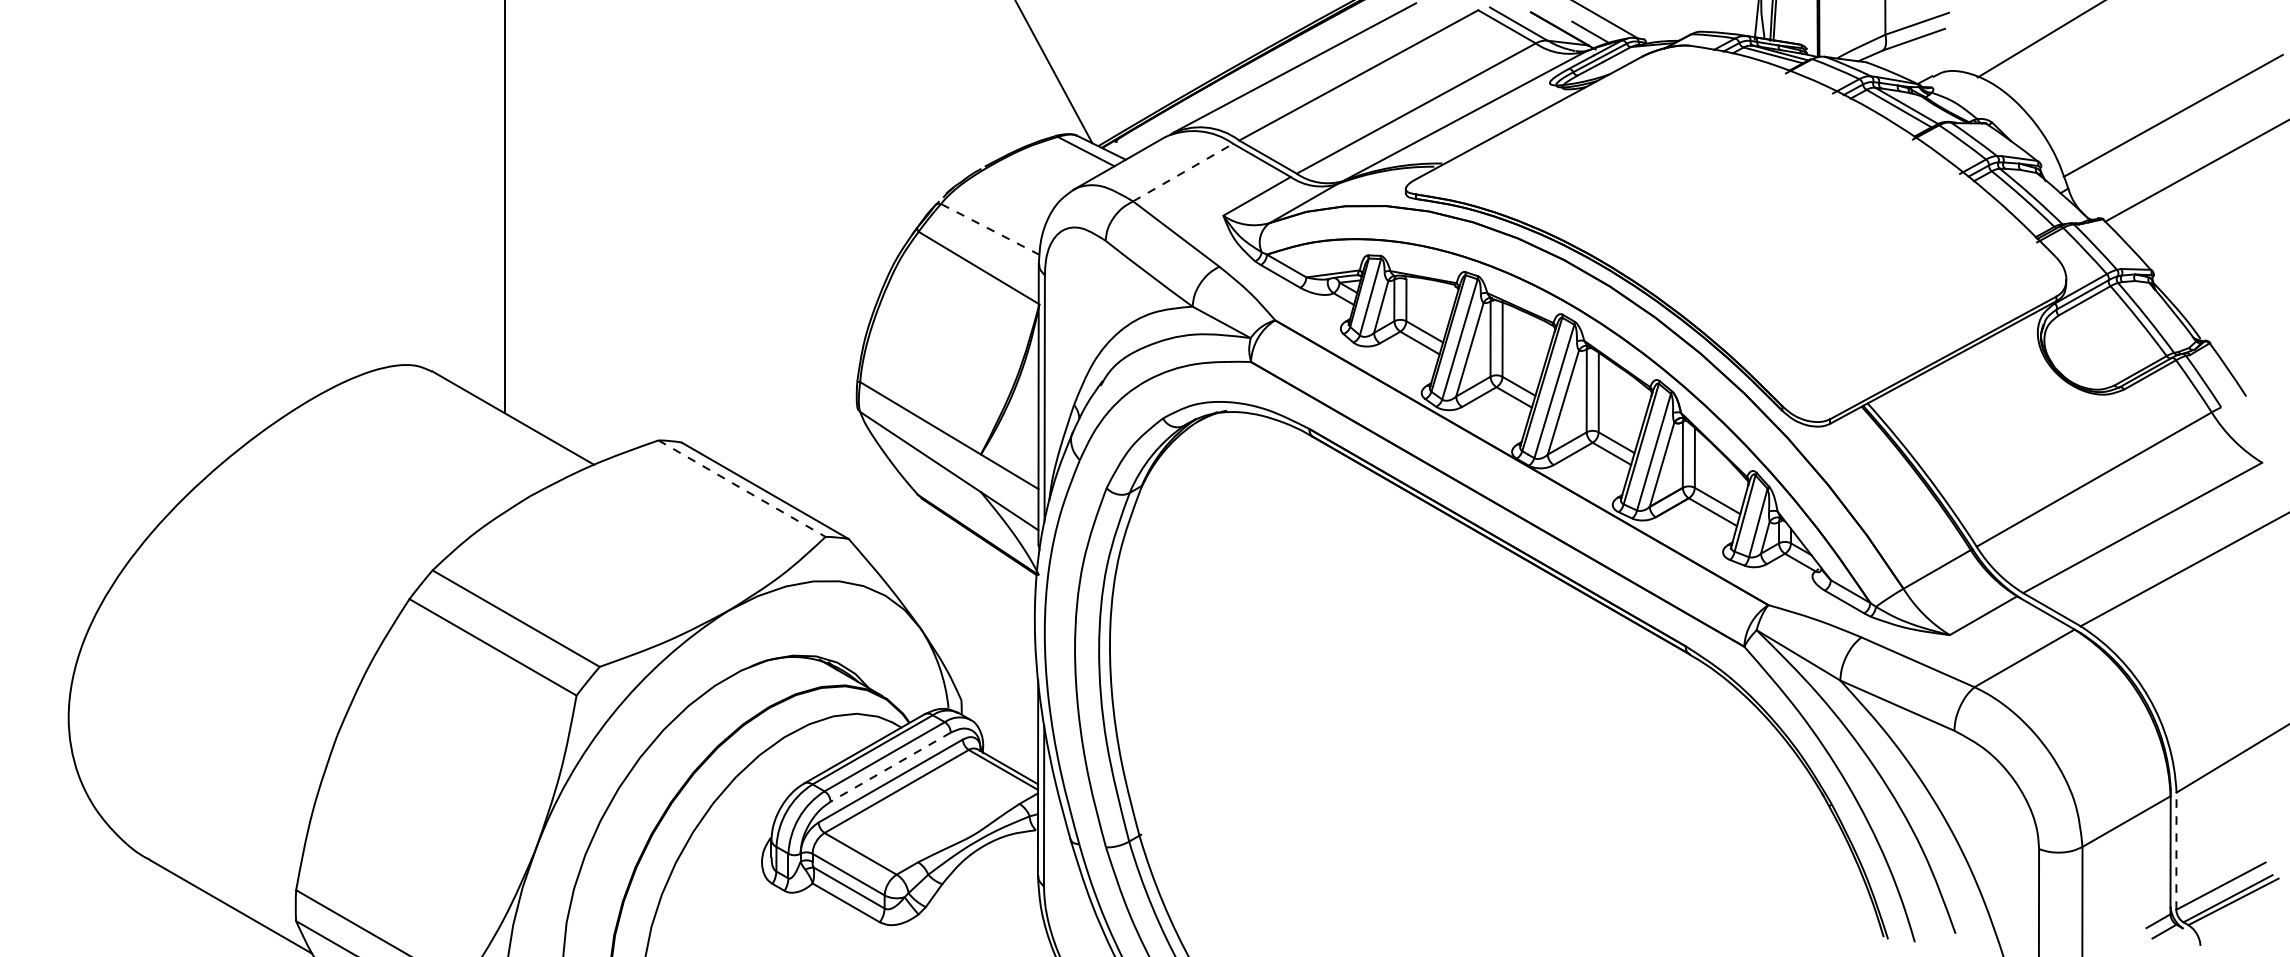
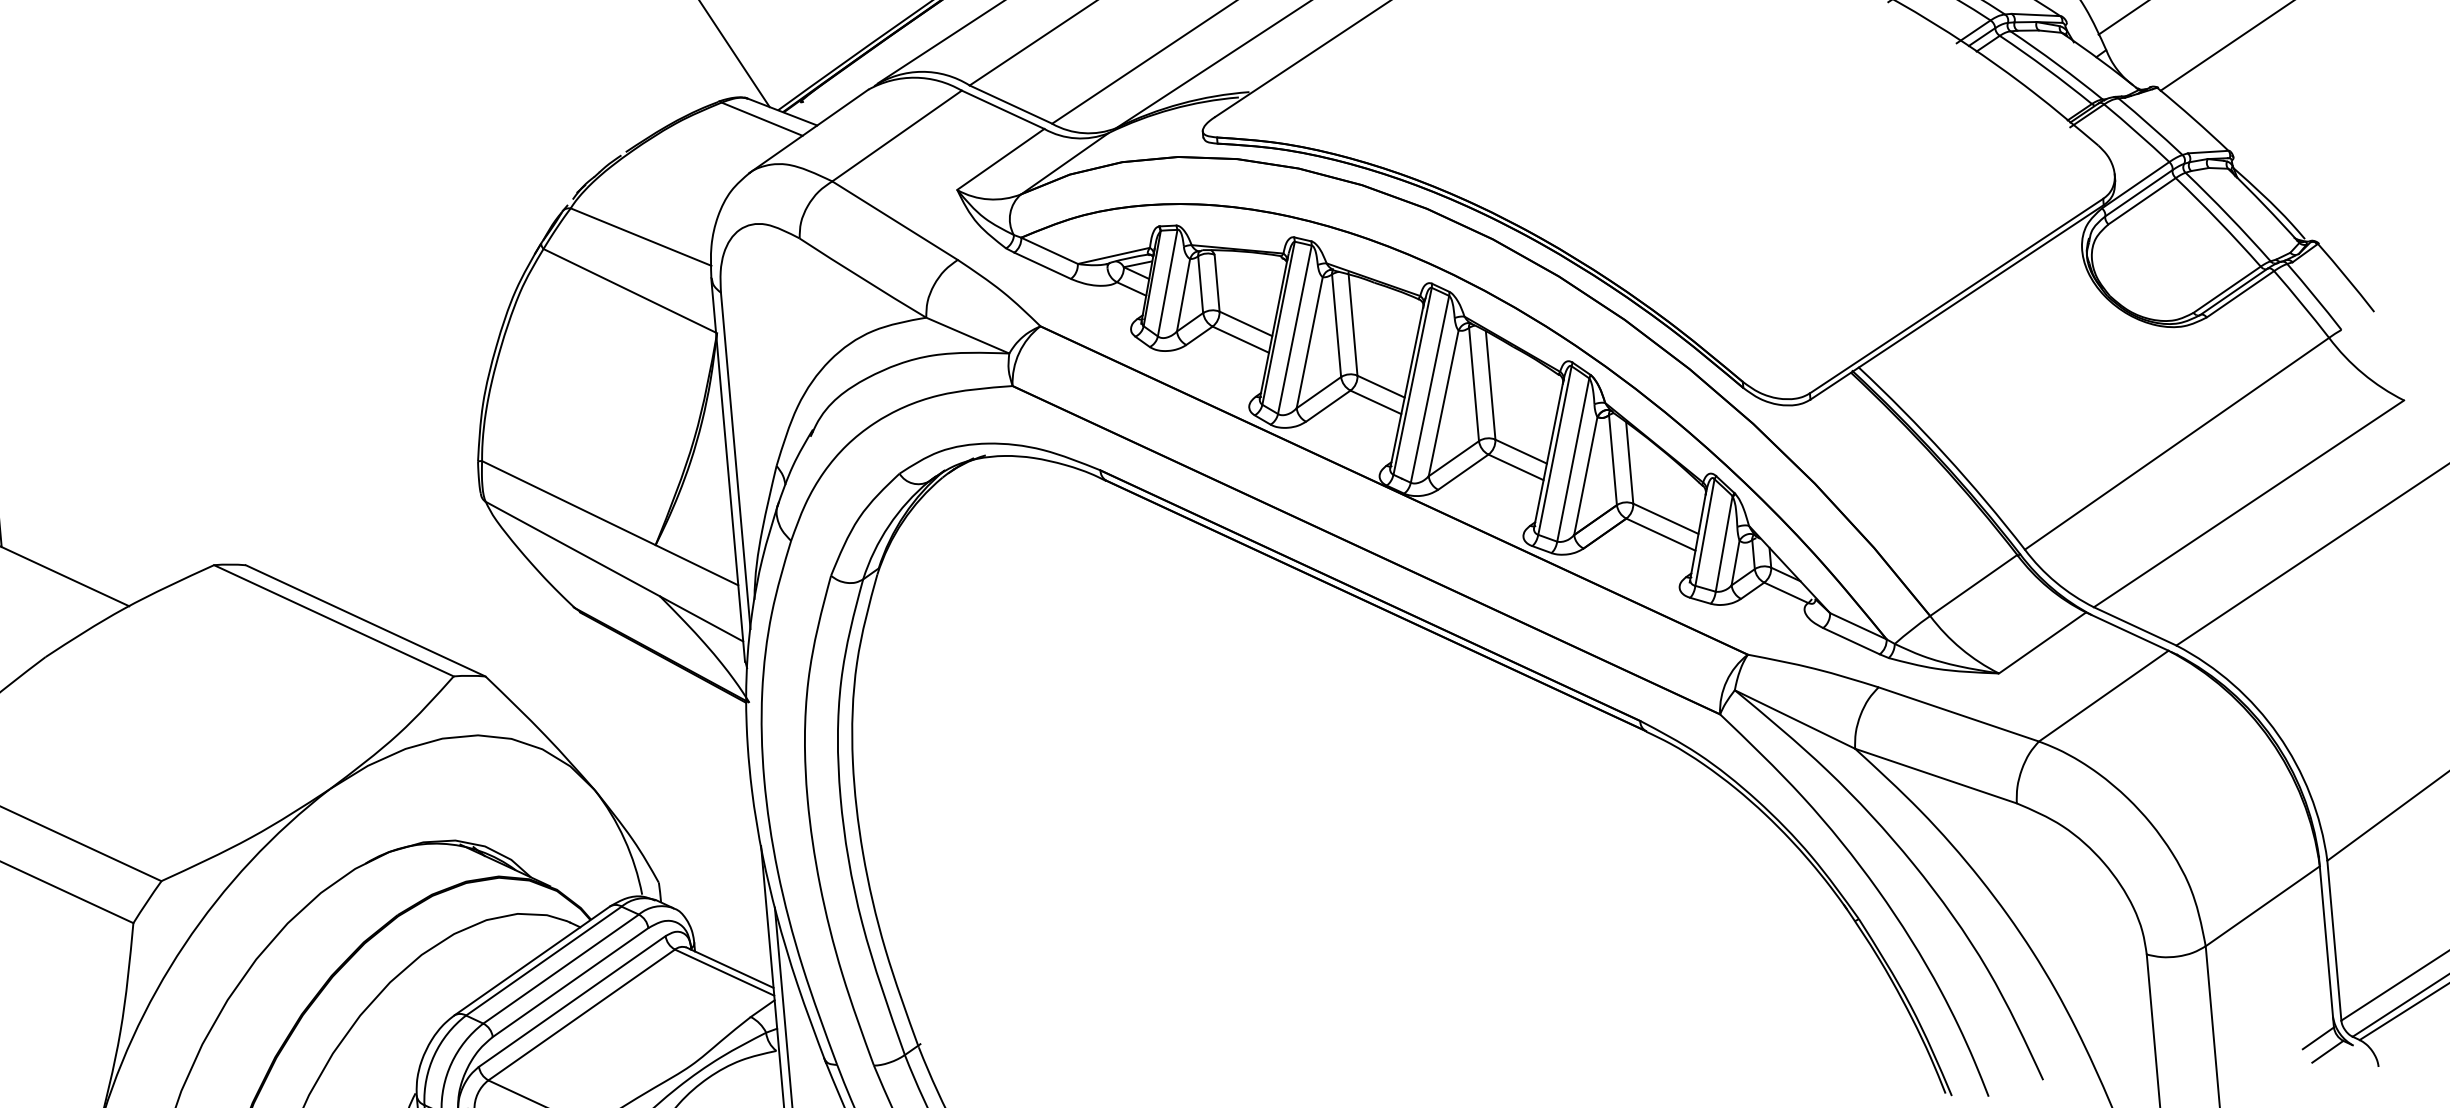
line: (1183, 172) -> (897, 135), dashed -> solid
line: (989, 229) -> (639, 237), dashed -> solid
line: (742, 488) -> (334, 620), dashed -> solid
line: (890, 767) -> (570, 983), dashed -> solid
line: (2176, 851) -> (2334, 941), dashed -> solid

